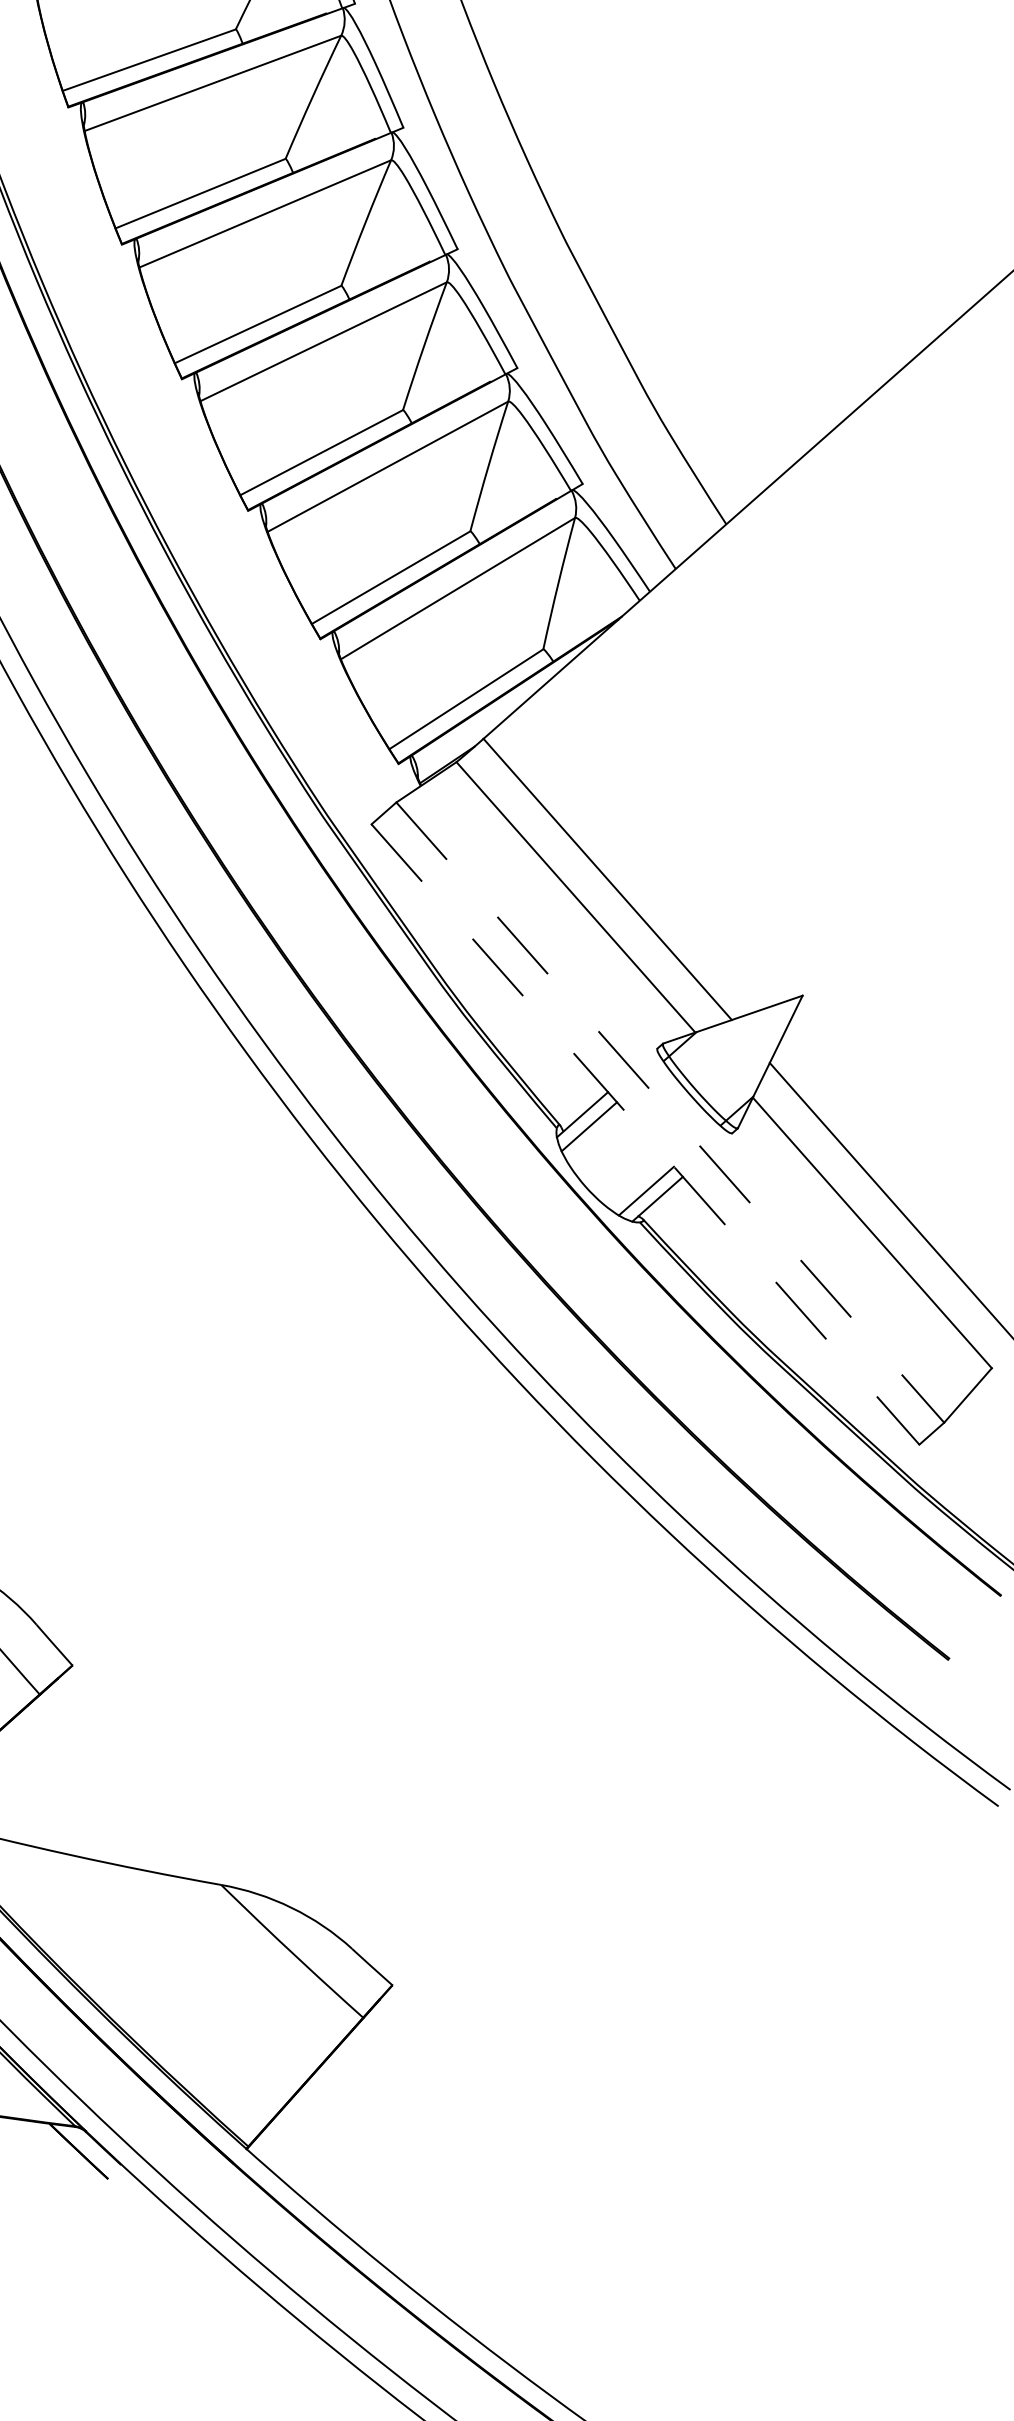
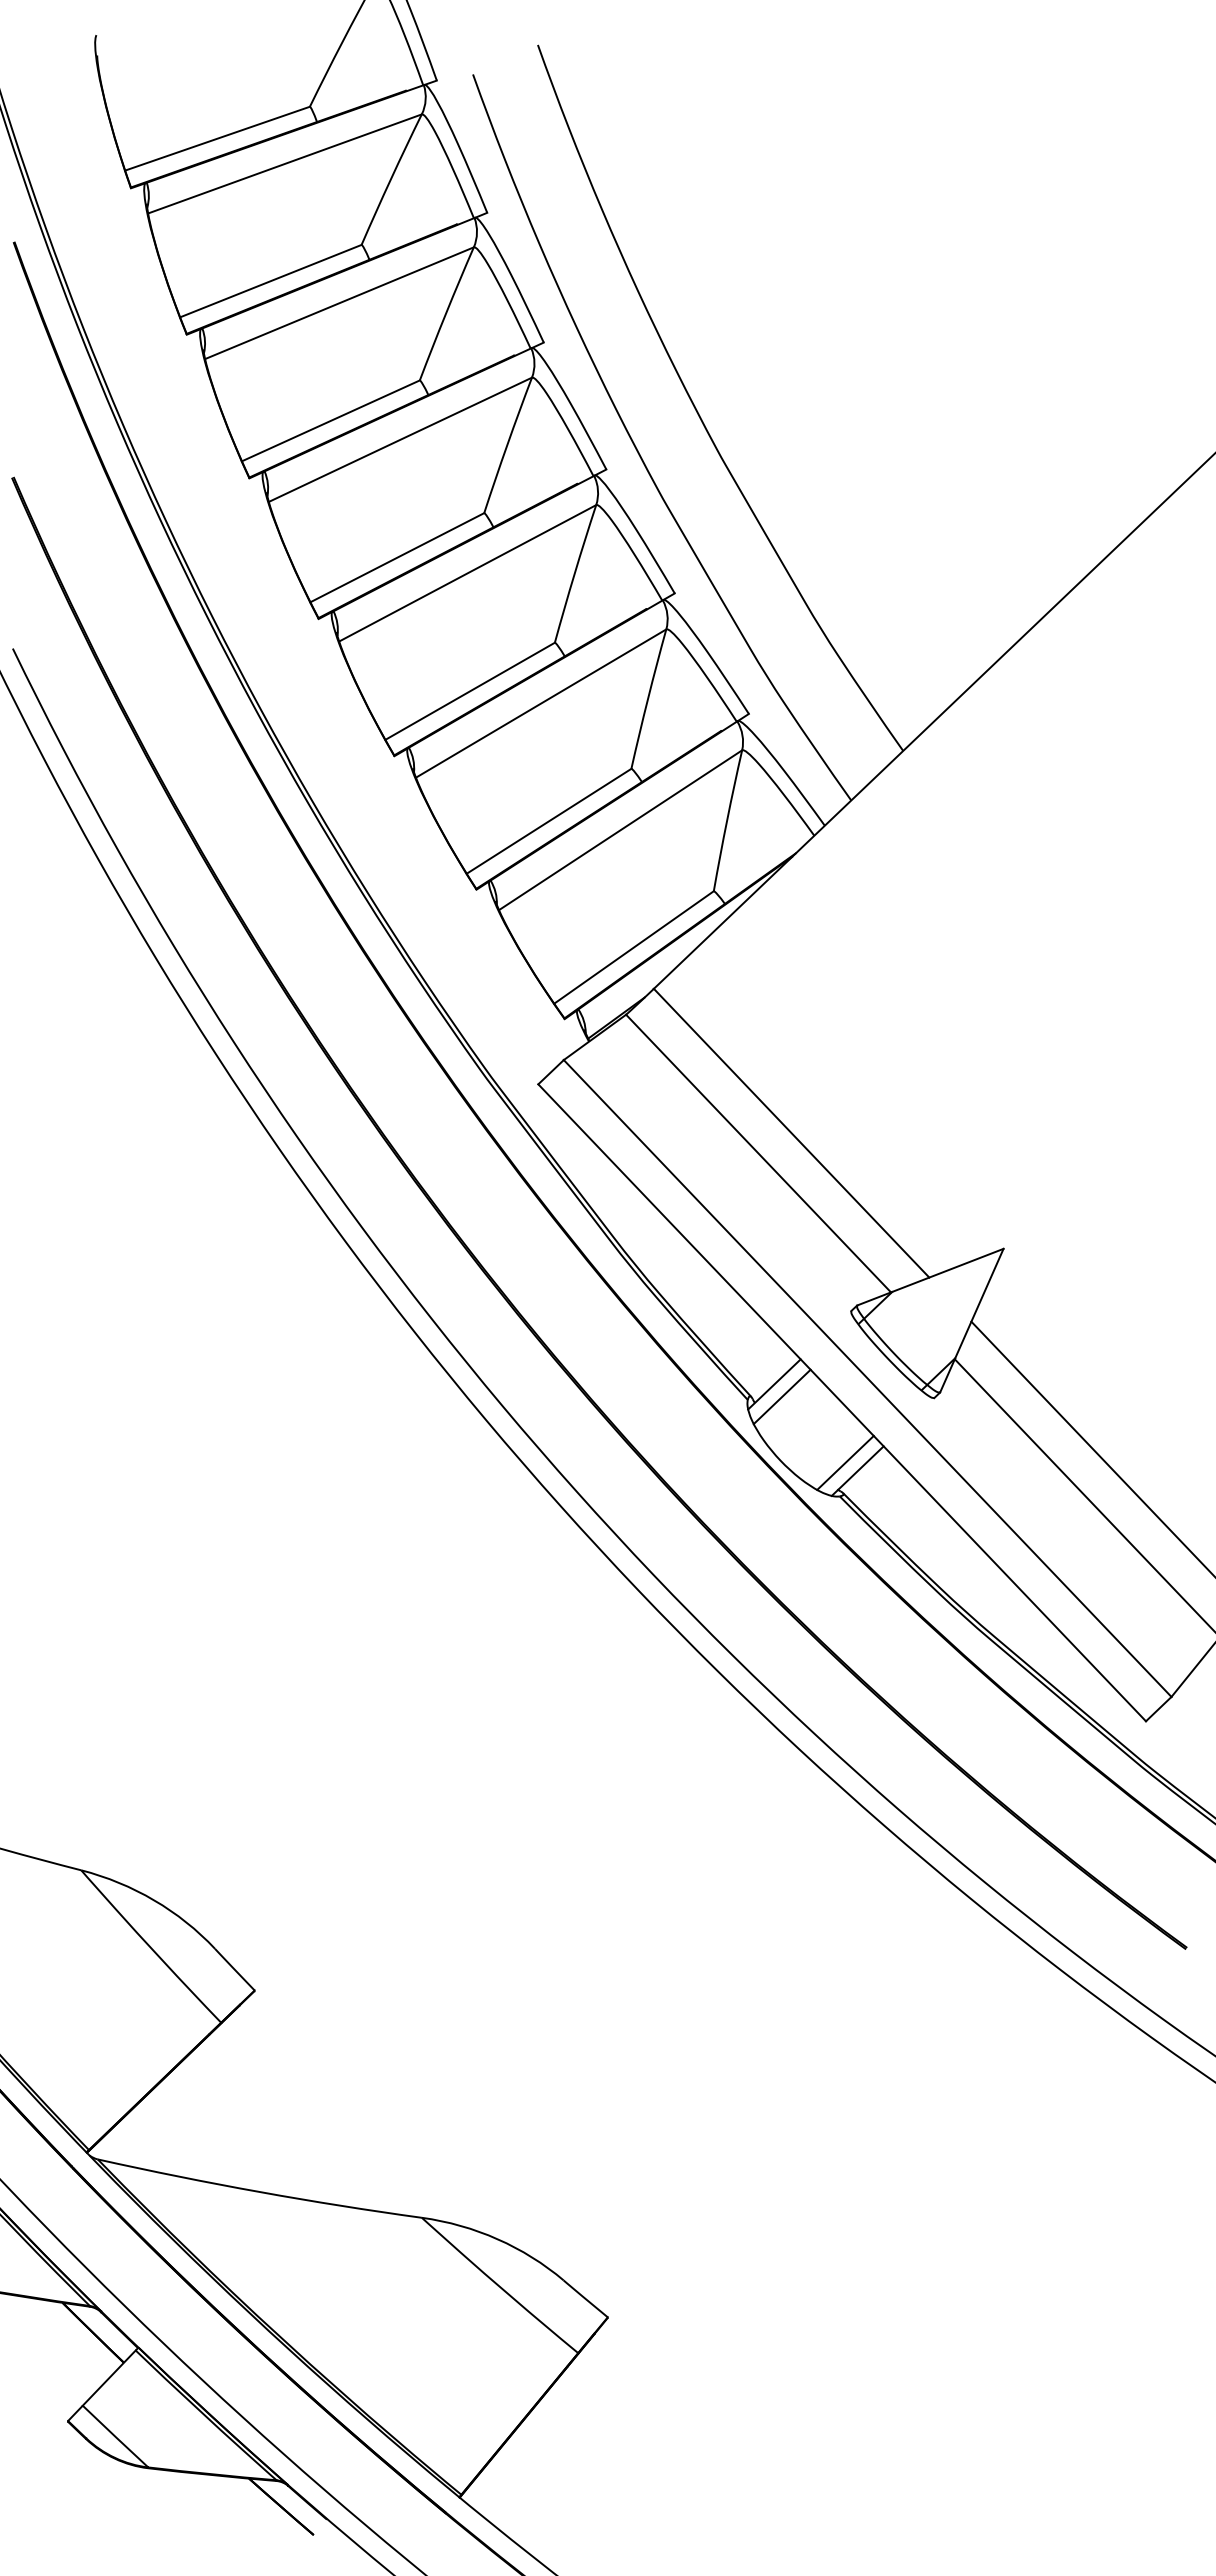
line: (671, 1112) -> (868, 1378), dashed -> solid
line: (645, 1135) -> (842, 1403), dashed -> solid

